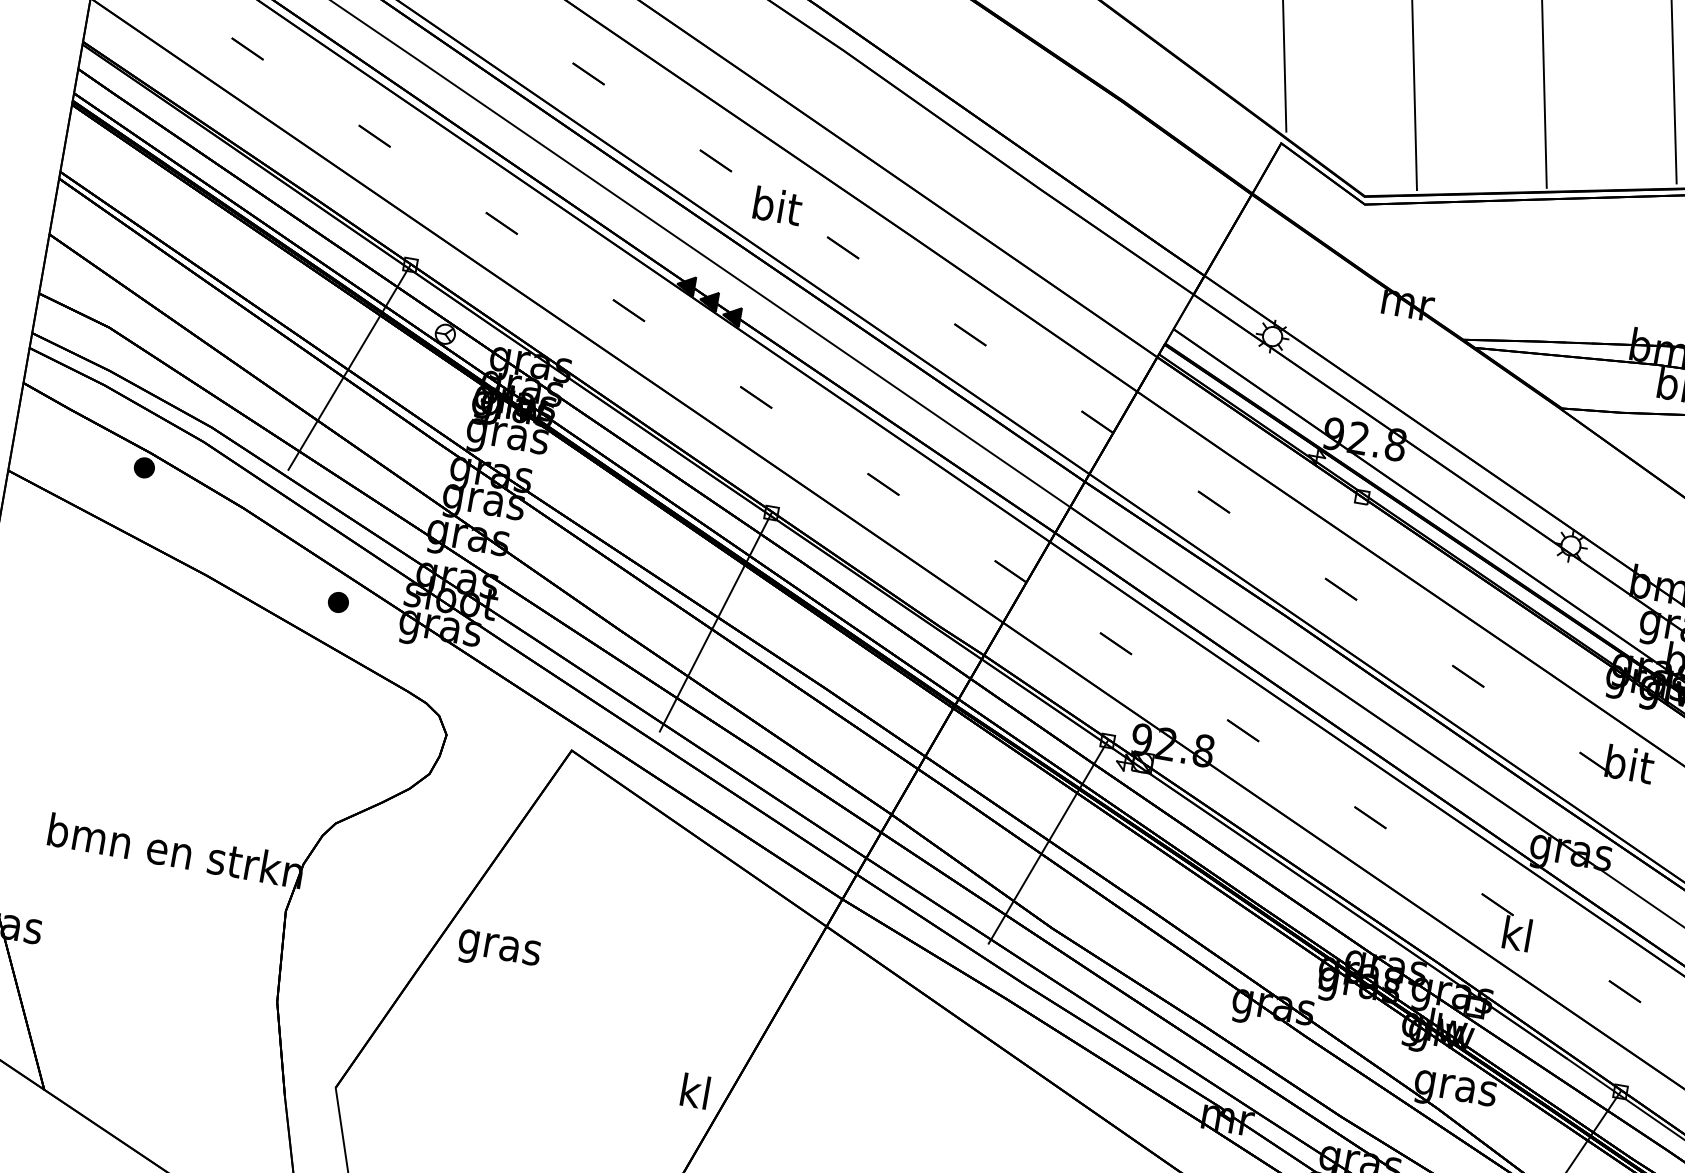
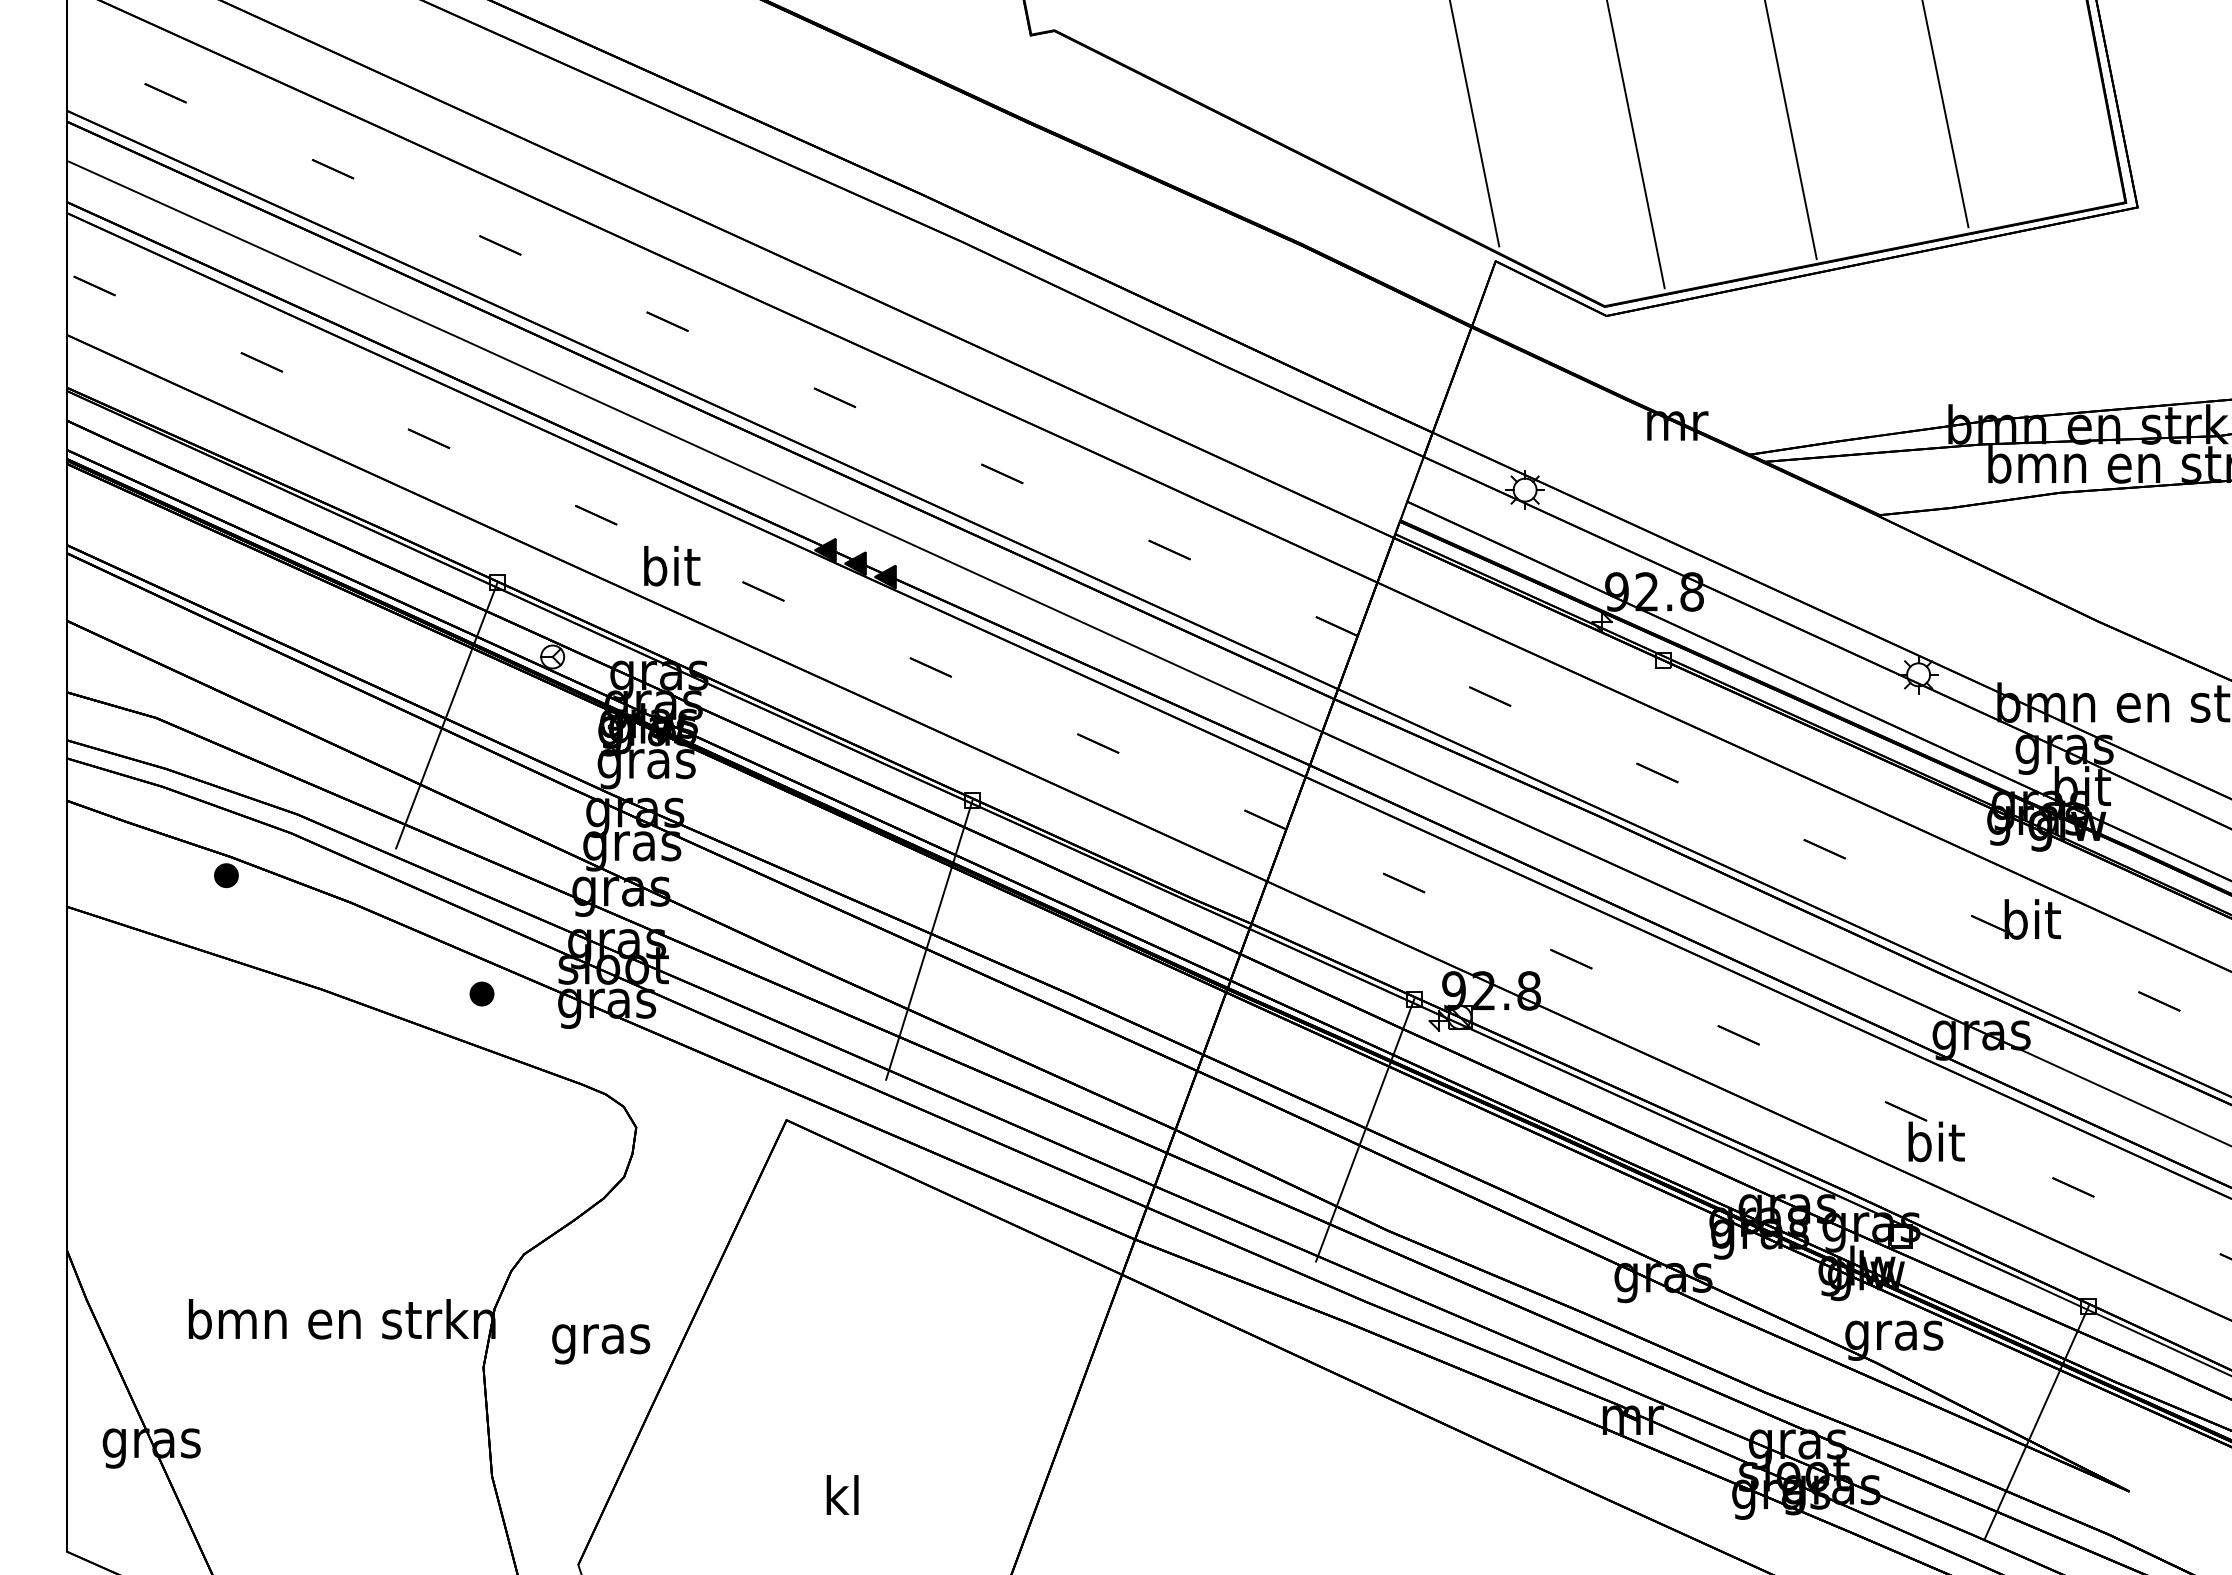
text: (778, 206) -> (672, 566), moved
text: (1518, 933) -> (1936, 1141), kl -> bit
text: (499, 951) -> (601, 1344), moved
text: (695, 1090) -> (842, 1494), moved

